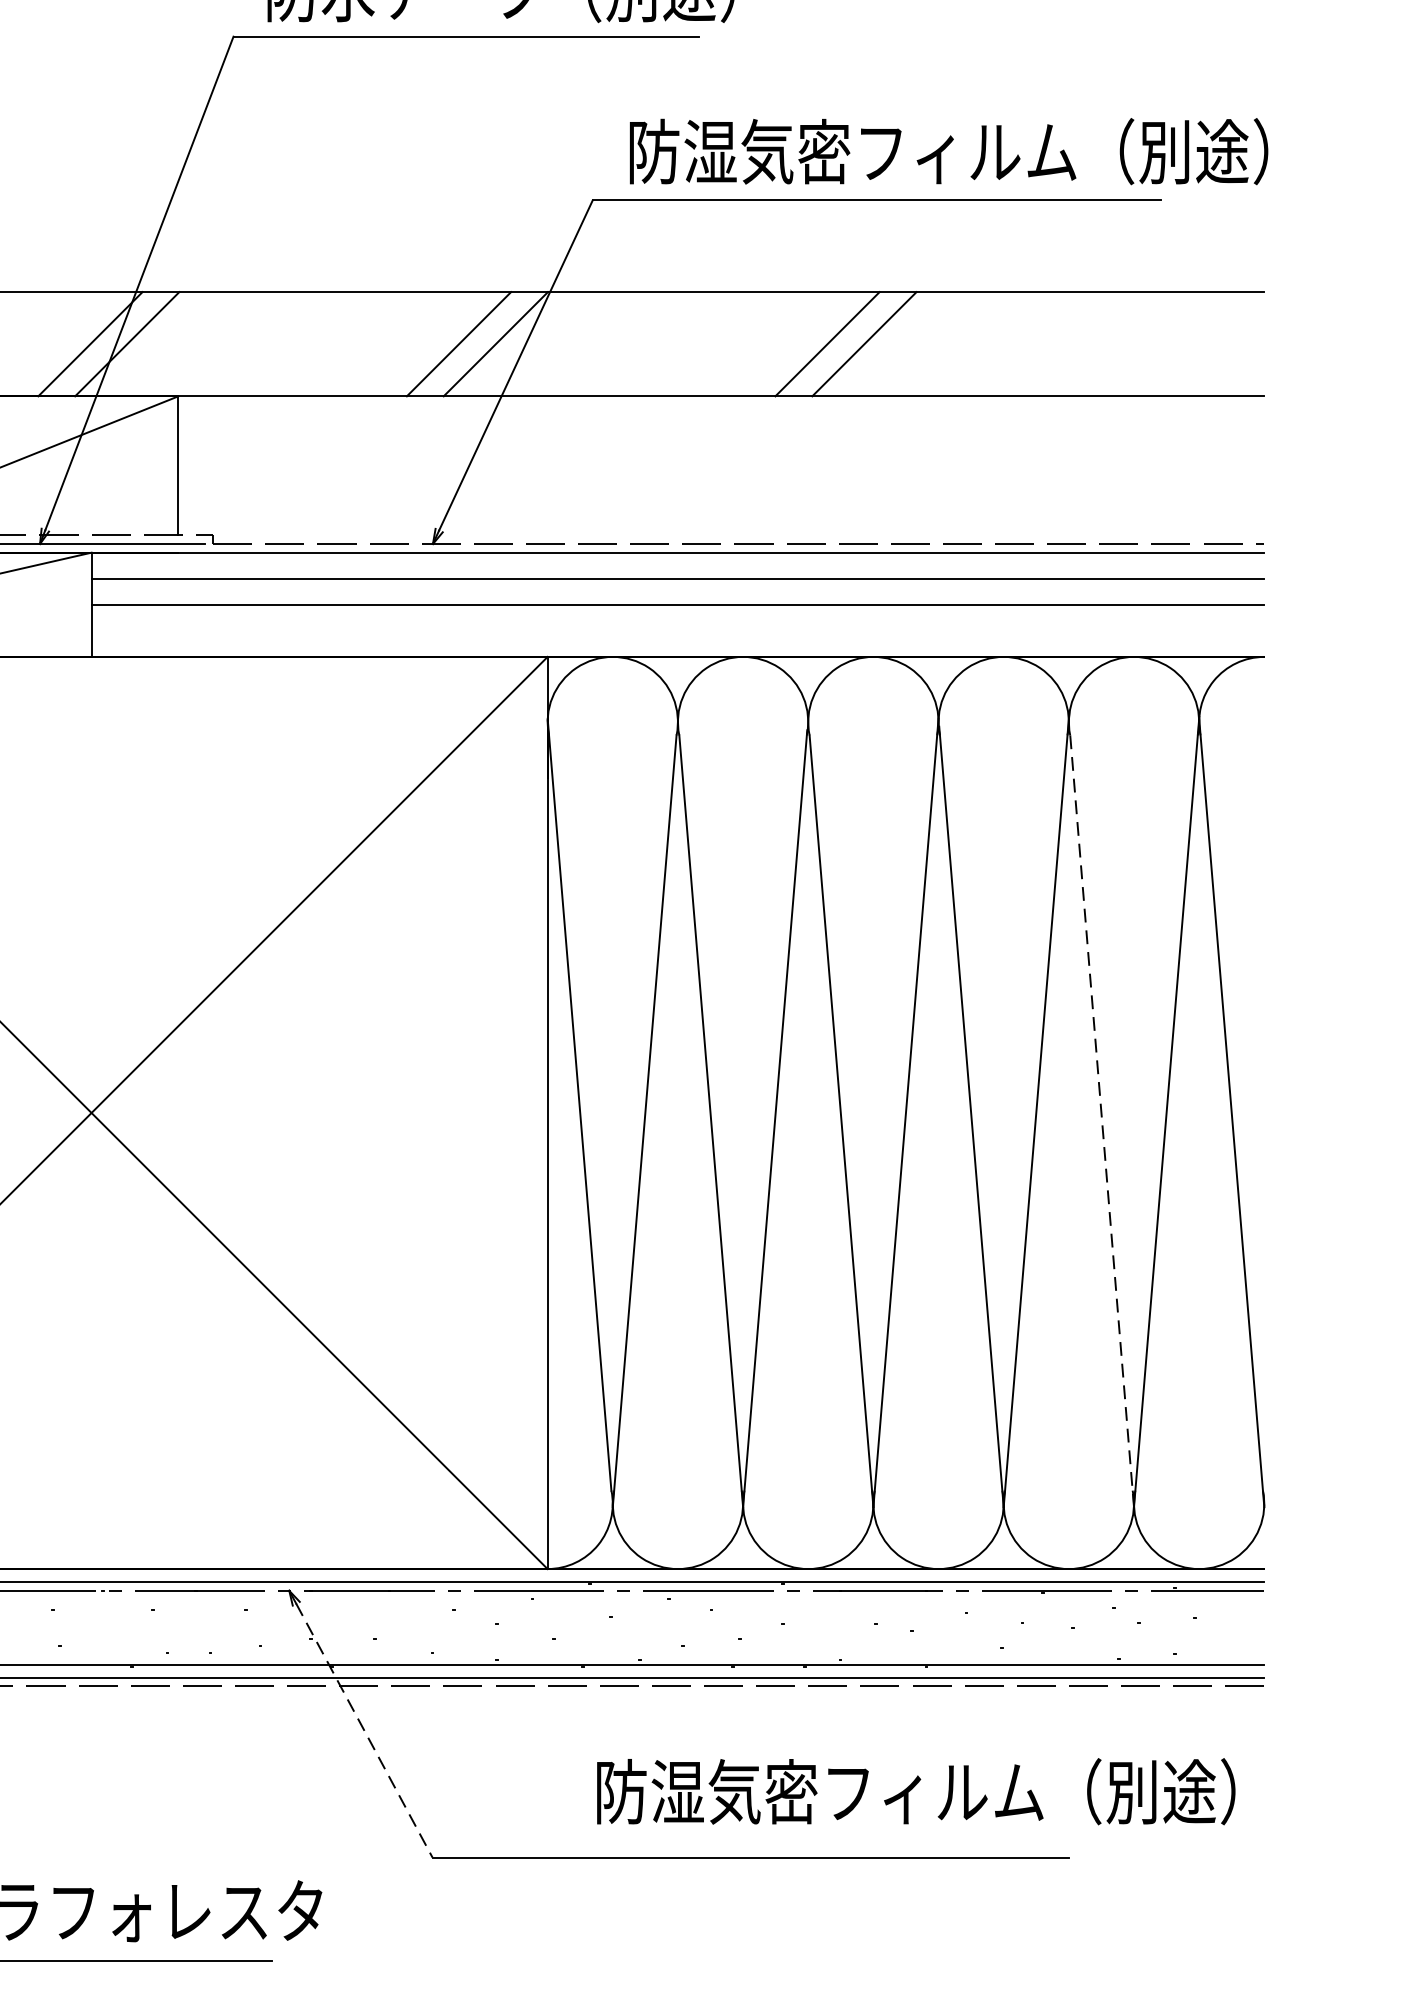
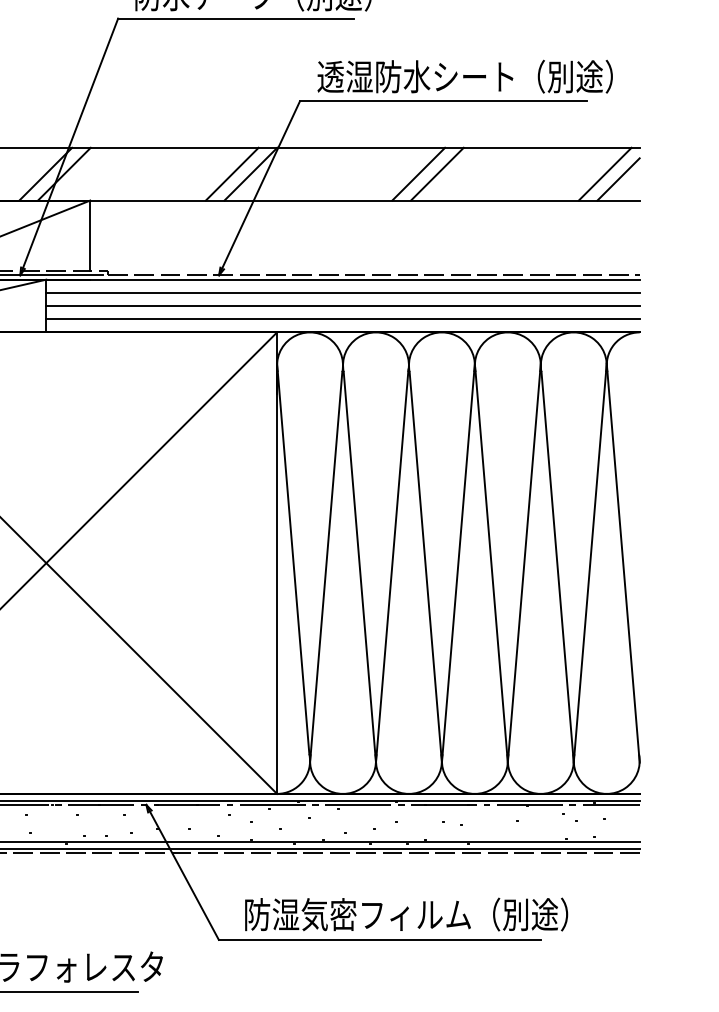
text: (947, 151) -> (479, 76), 防湿気密フィルム（別途） -> 透湿防水シート（別途）
line: (1194, 342) -> (604, 173), added
line: (1222, 354) -> (618, 179), added
line: (676, 631) -> (342, 319), added
line: (1101, 1121) -> (557, 567), dashed -> solid
line: (364, 1730) -> (184, 875), dashed -> solid
text: (916, 1791) -> (406, 914), moved

